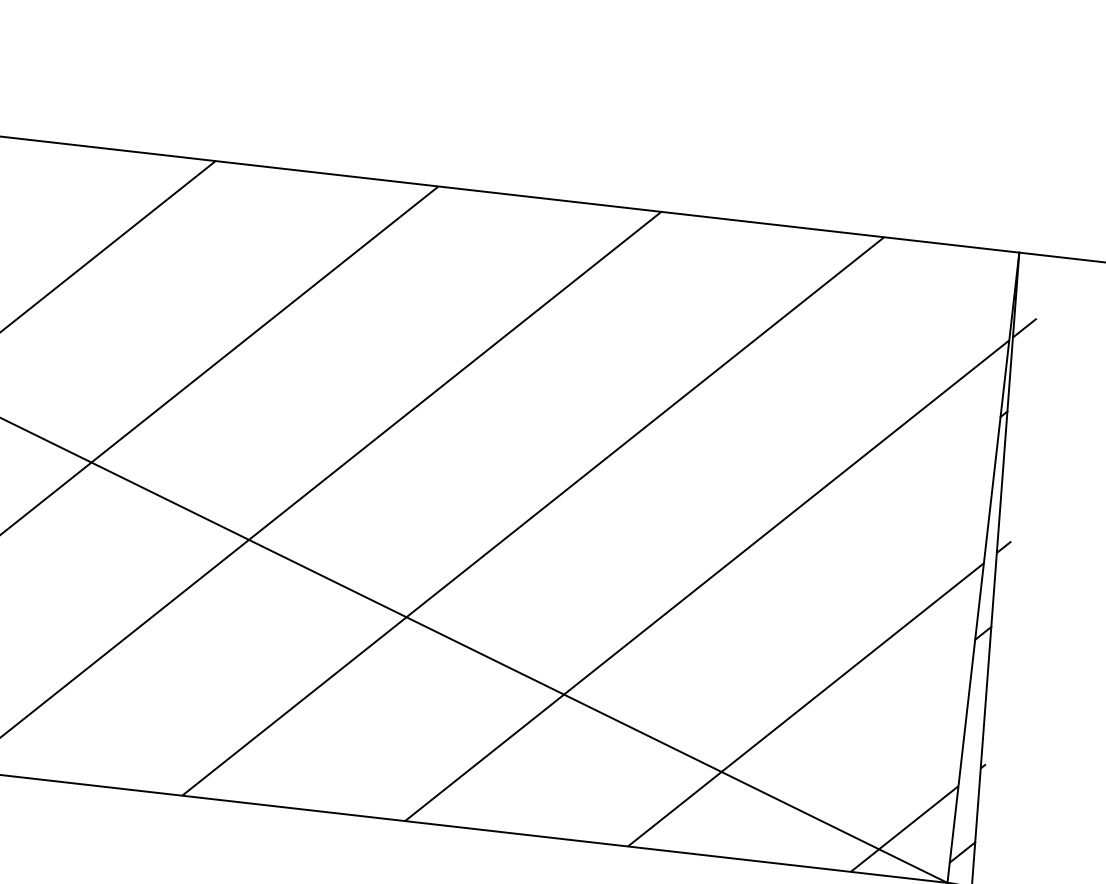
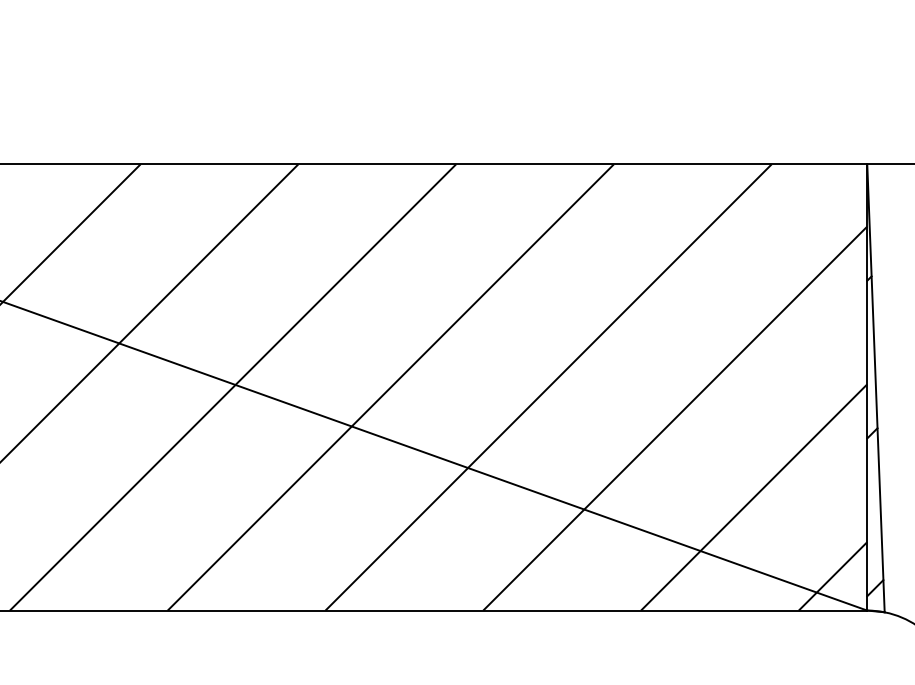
hatch: (999, 542) -> (876, 368), removed

